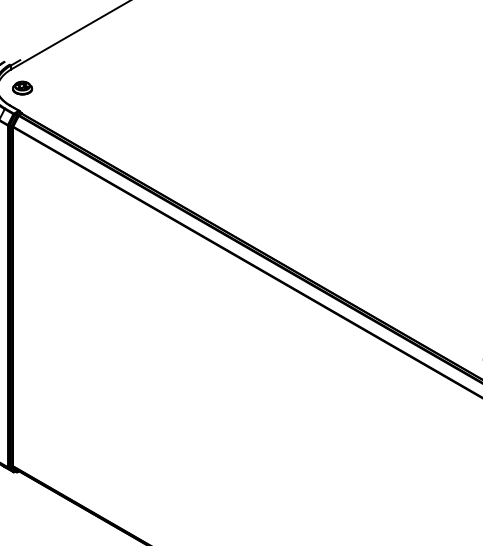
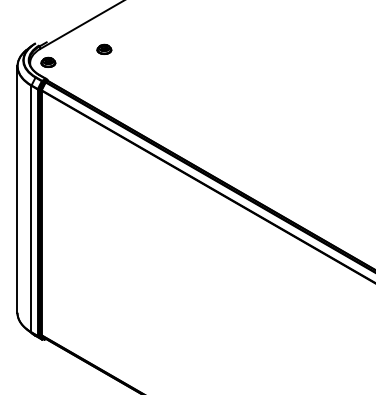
part: (100, 68) -> (104, 48), added

